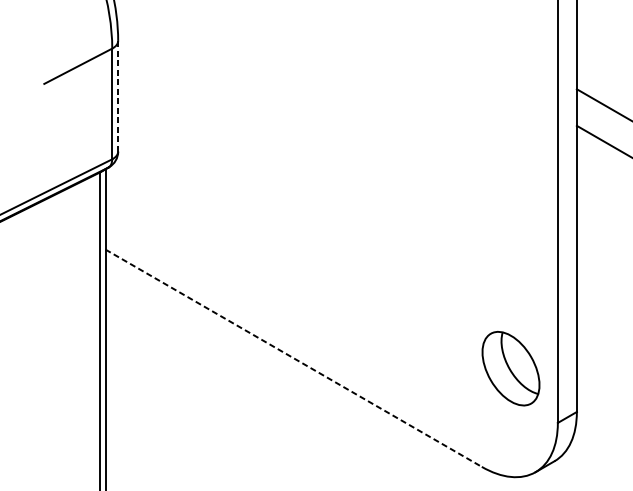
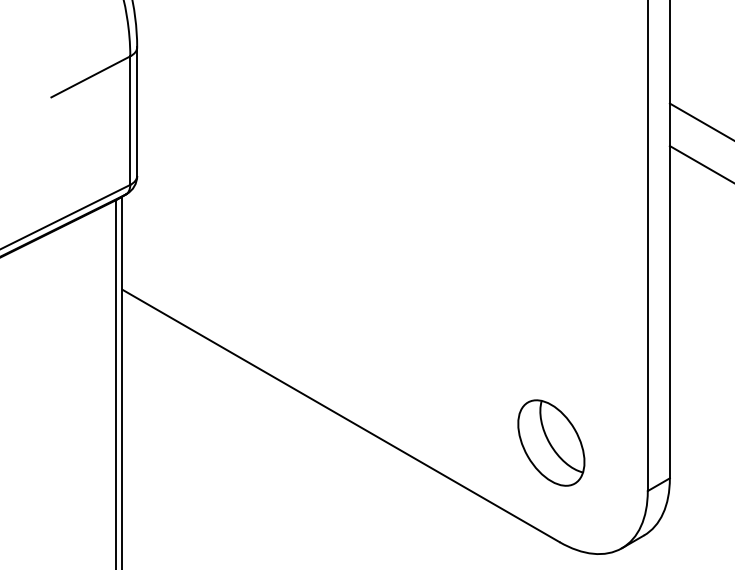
line: (118, 96) -> (137, 111), dashed -> solid
line: (294, 358) -> (341, 416), dashed -> solid
part: (511, 368) -> (551, 442), moved

